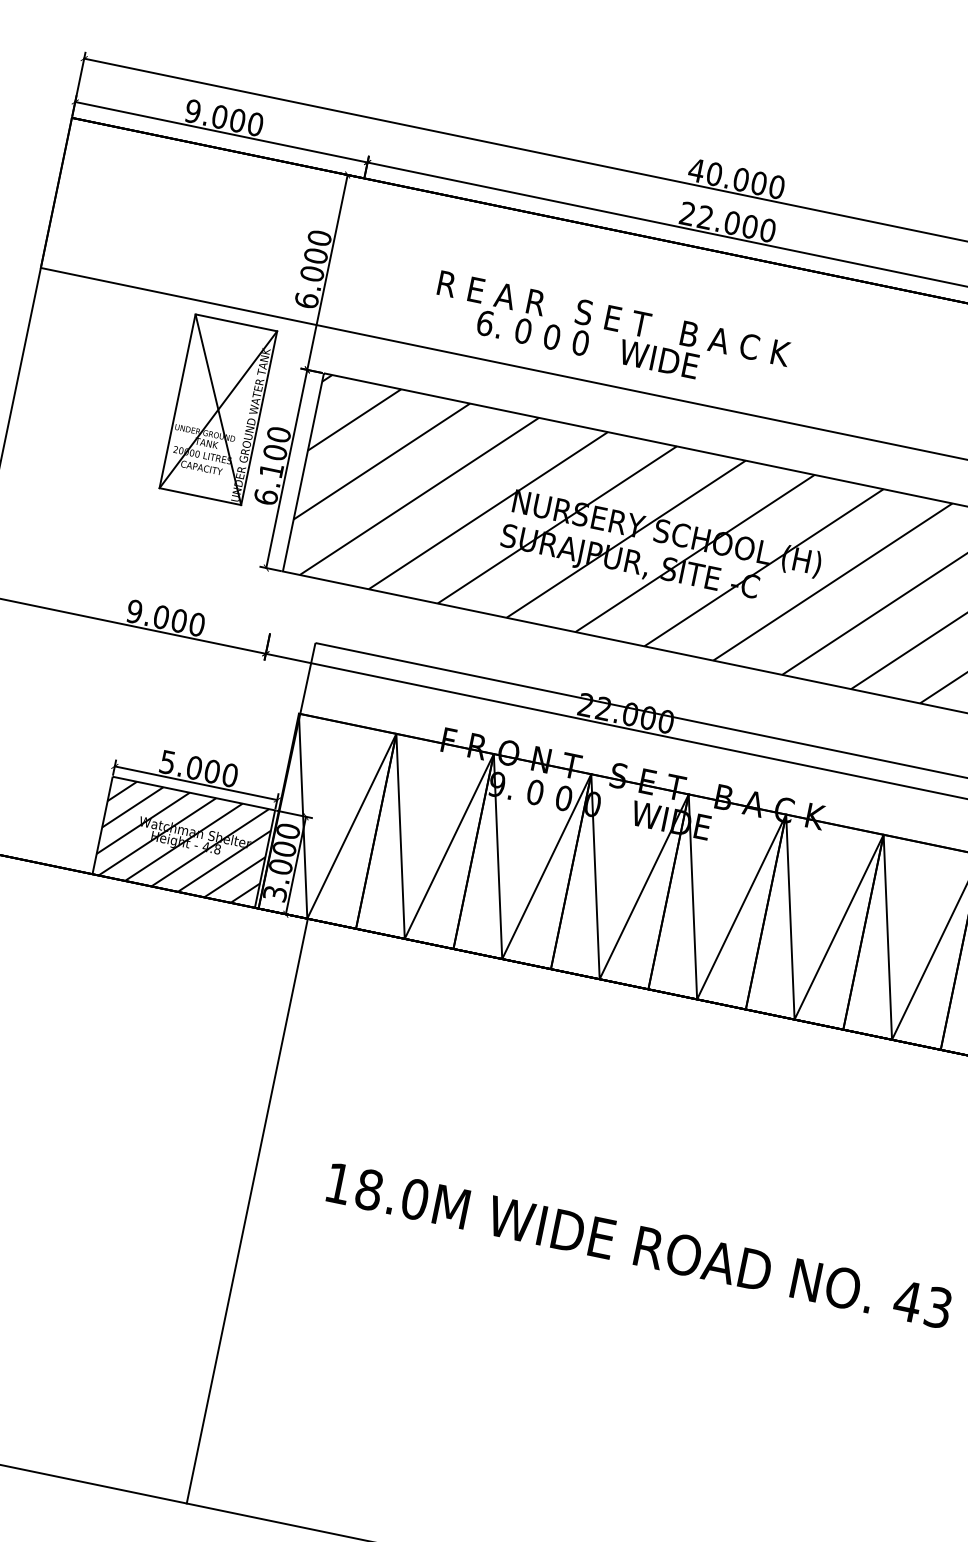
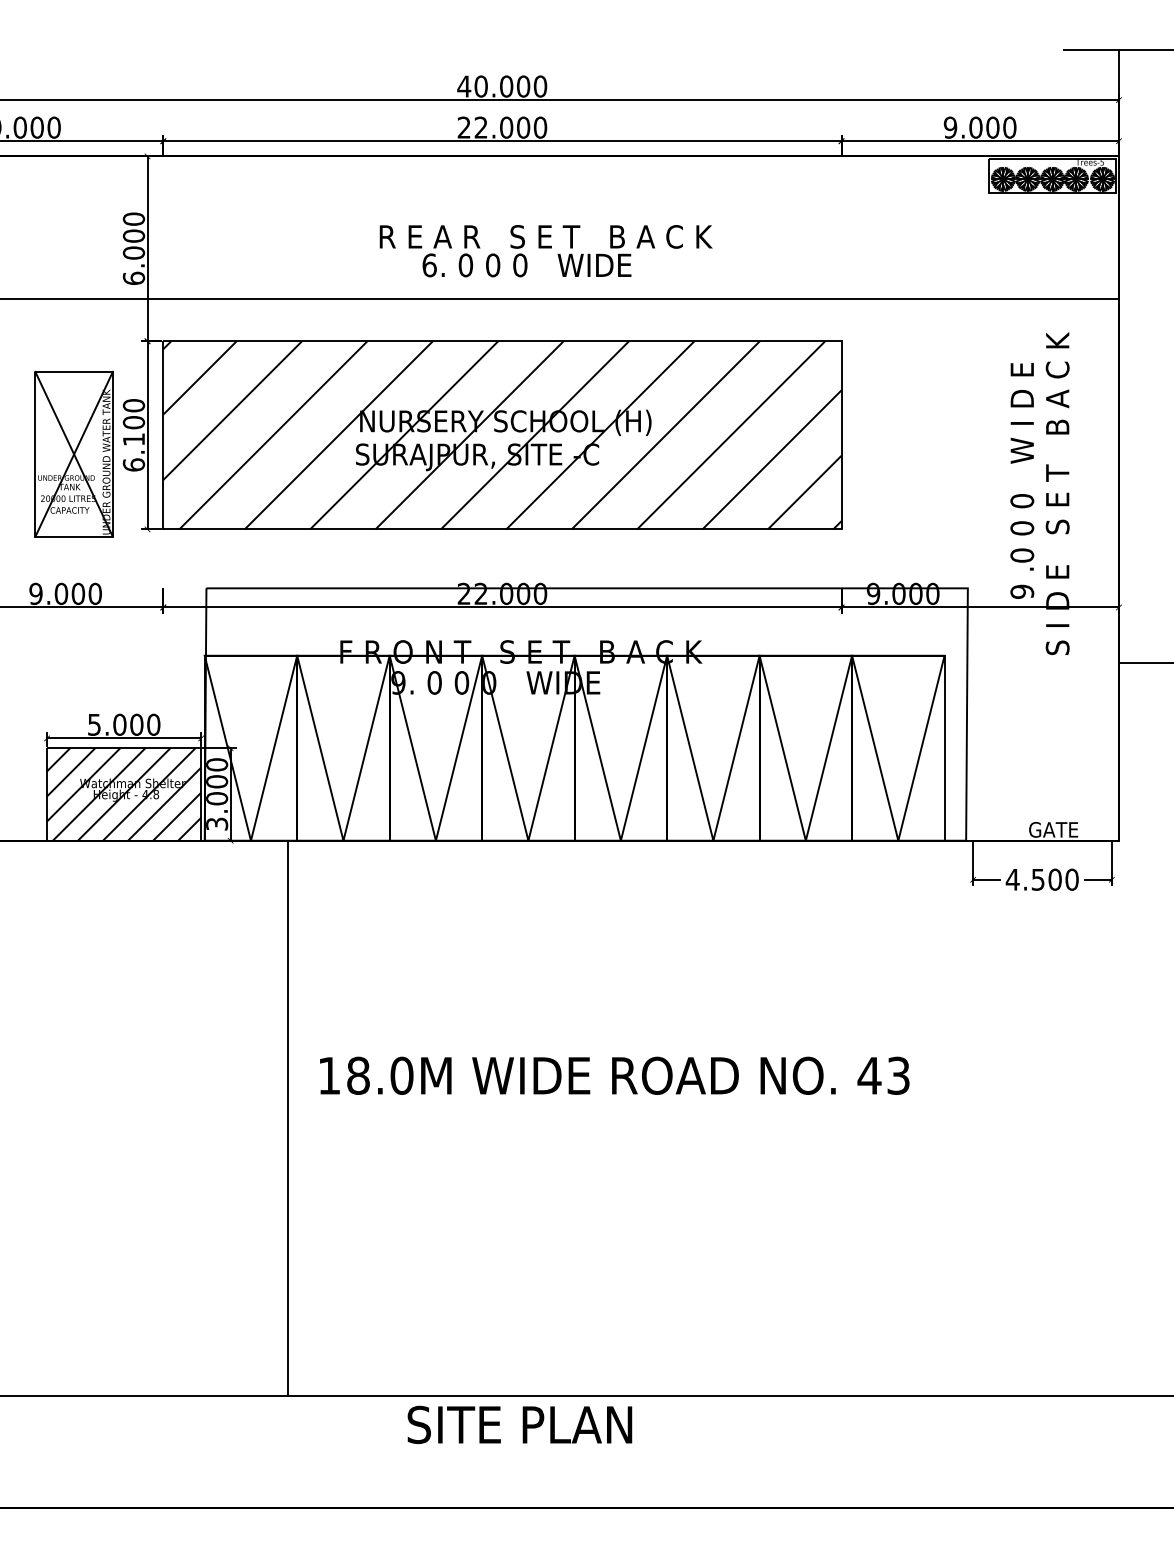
text: (610, 333) -> (545, 251), moved
part: (217, 408) -> (73, 453), moved
line: (247, 1210) -> (288, 1117), moved

